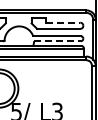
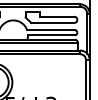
line: (63, 22) -> (57, 16), dashed -> solid
line: (57, 41) -> (51, 35), dashed -> solid

